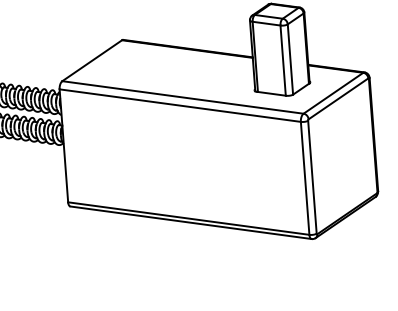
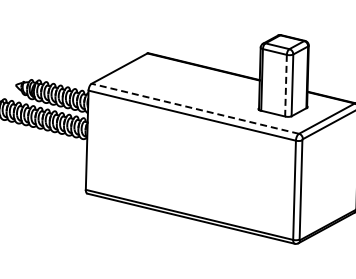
line: (283, 60) -> (286, 85), solid -> dashed
line: (183, 97) -> (195, 108), solid -> dashed

